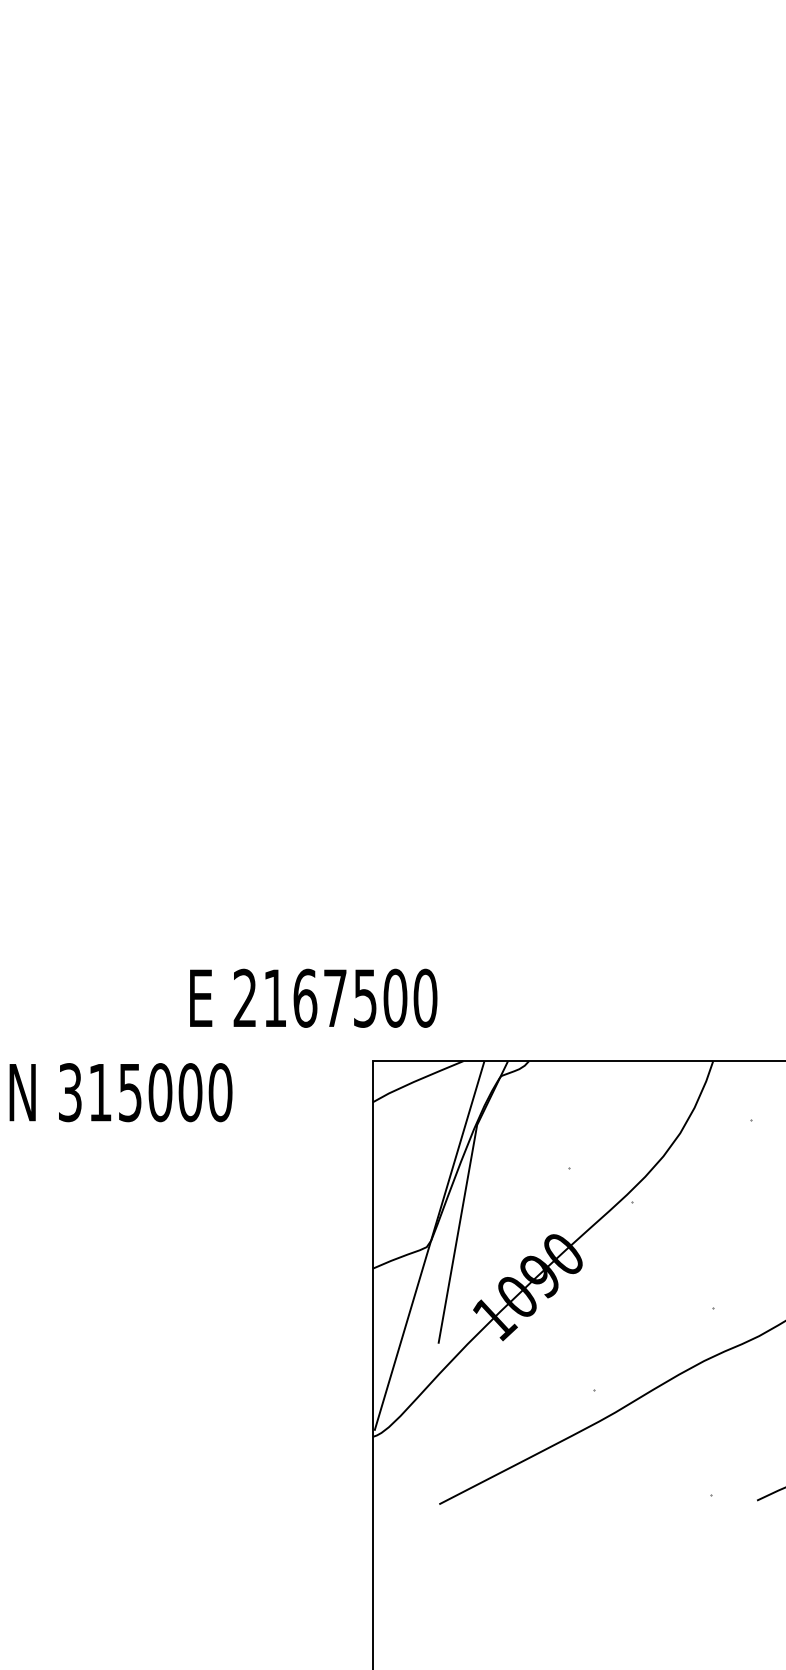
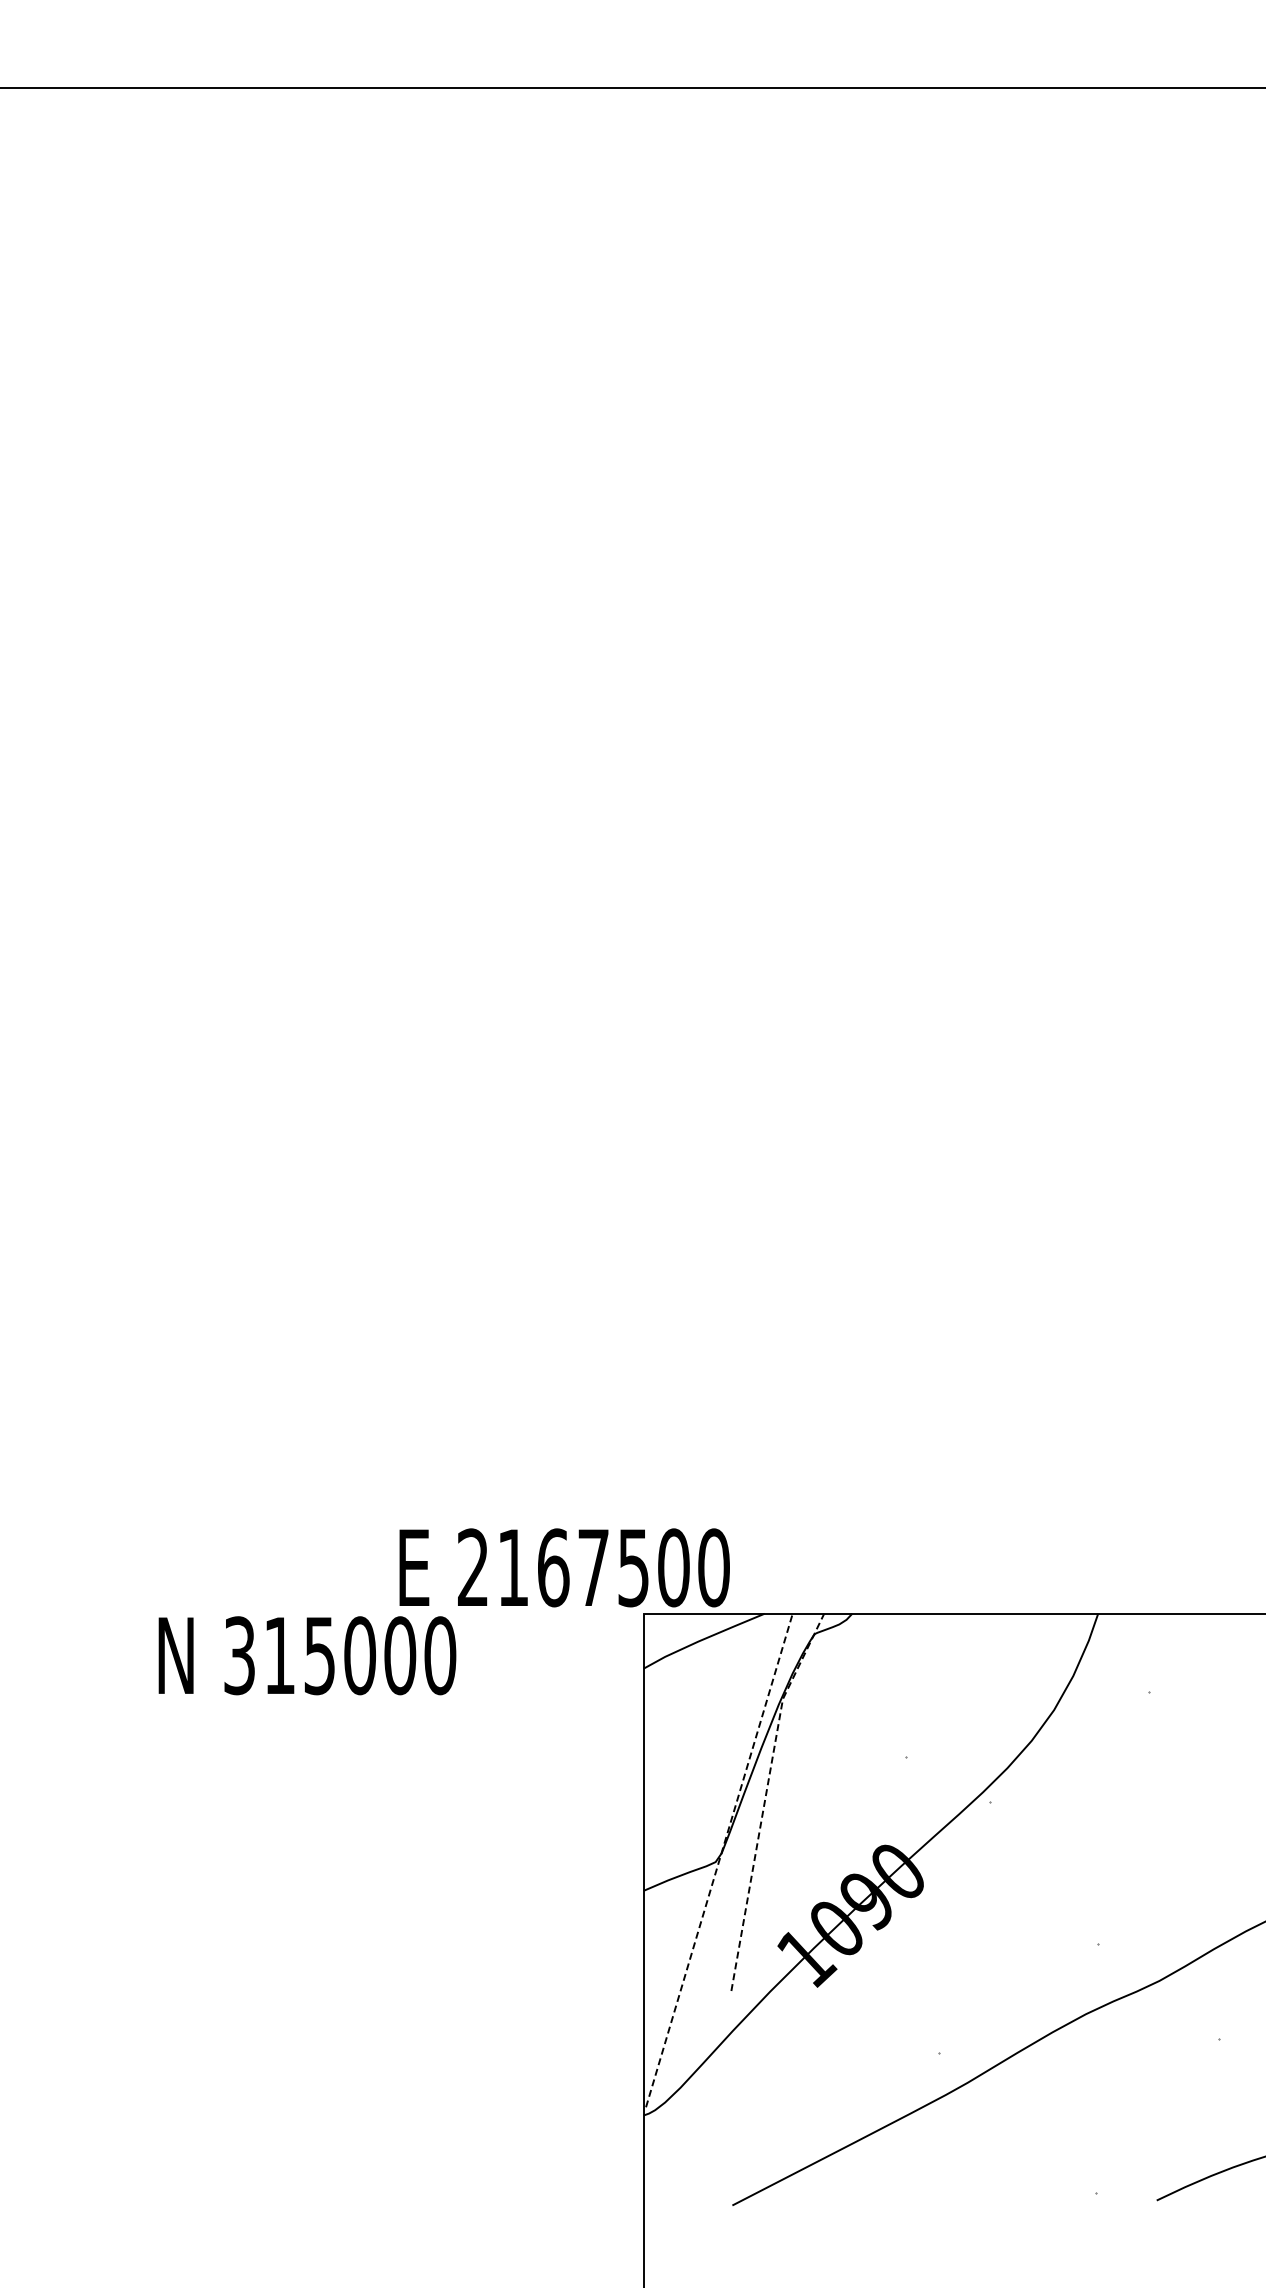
text: (313, 998) -> (564, 1567), moved
line: (464, 1198) -> (765, 1797), solid -> dashed
line: (429, 1245) -> (719, 1860), solid -> dashed

